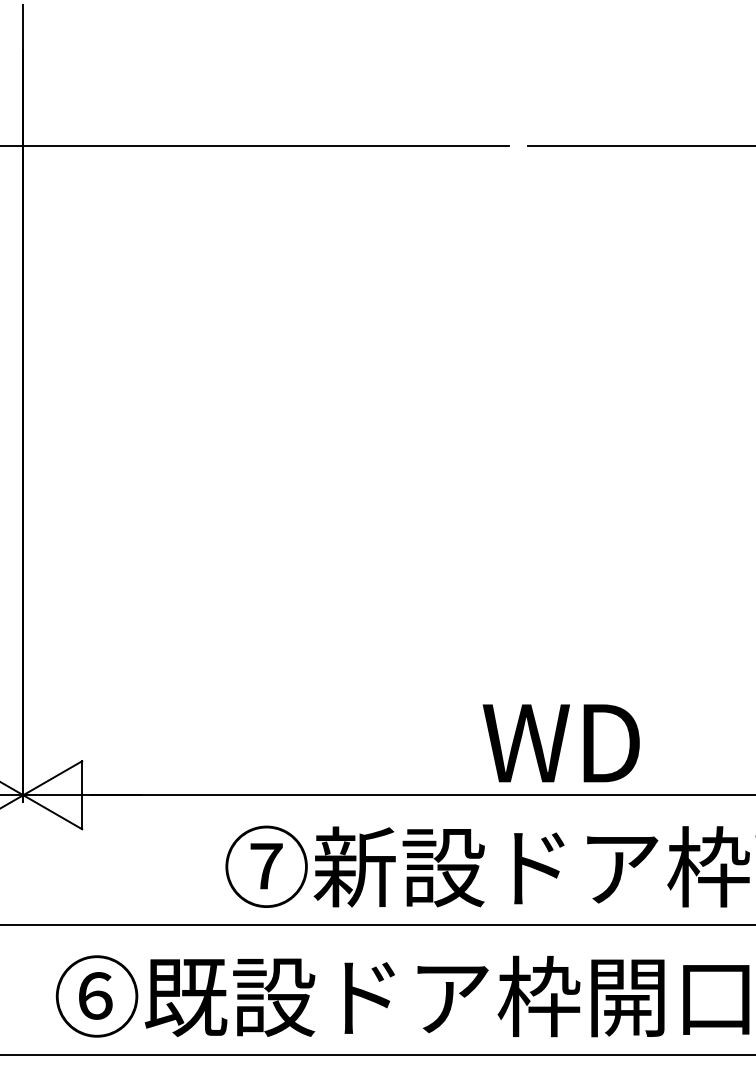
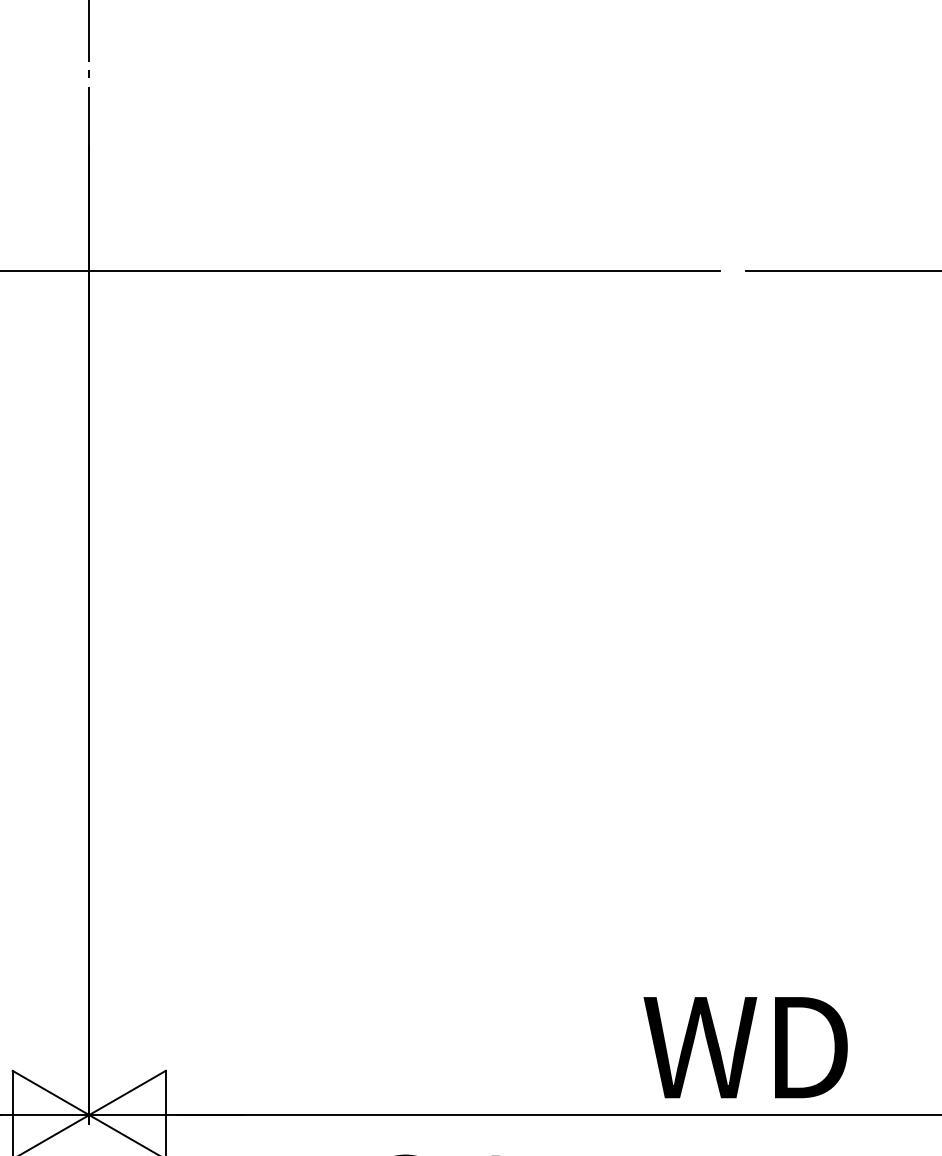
text: (560, 743) -> (744, 1047), moved

